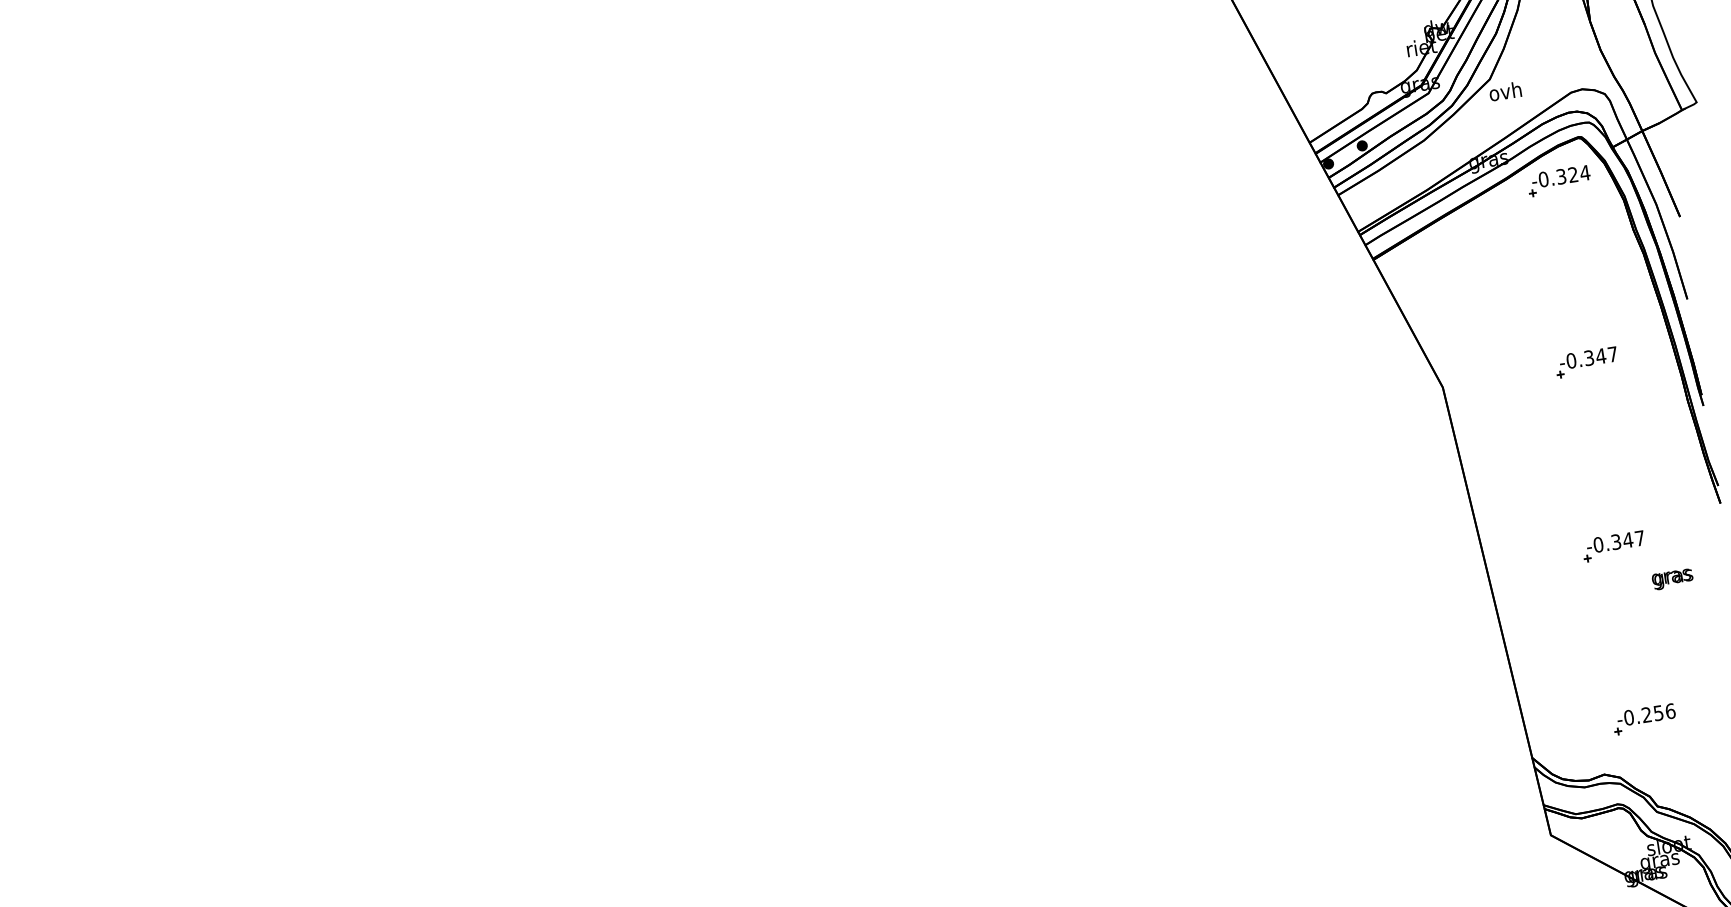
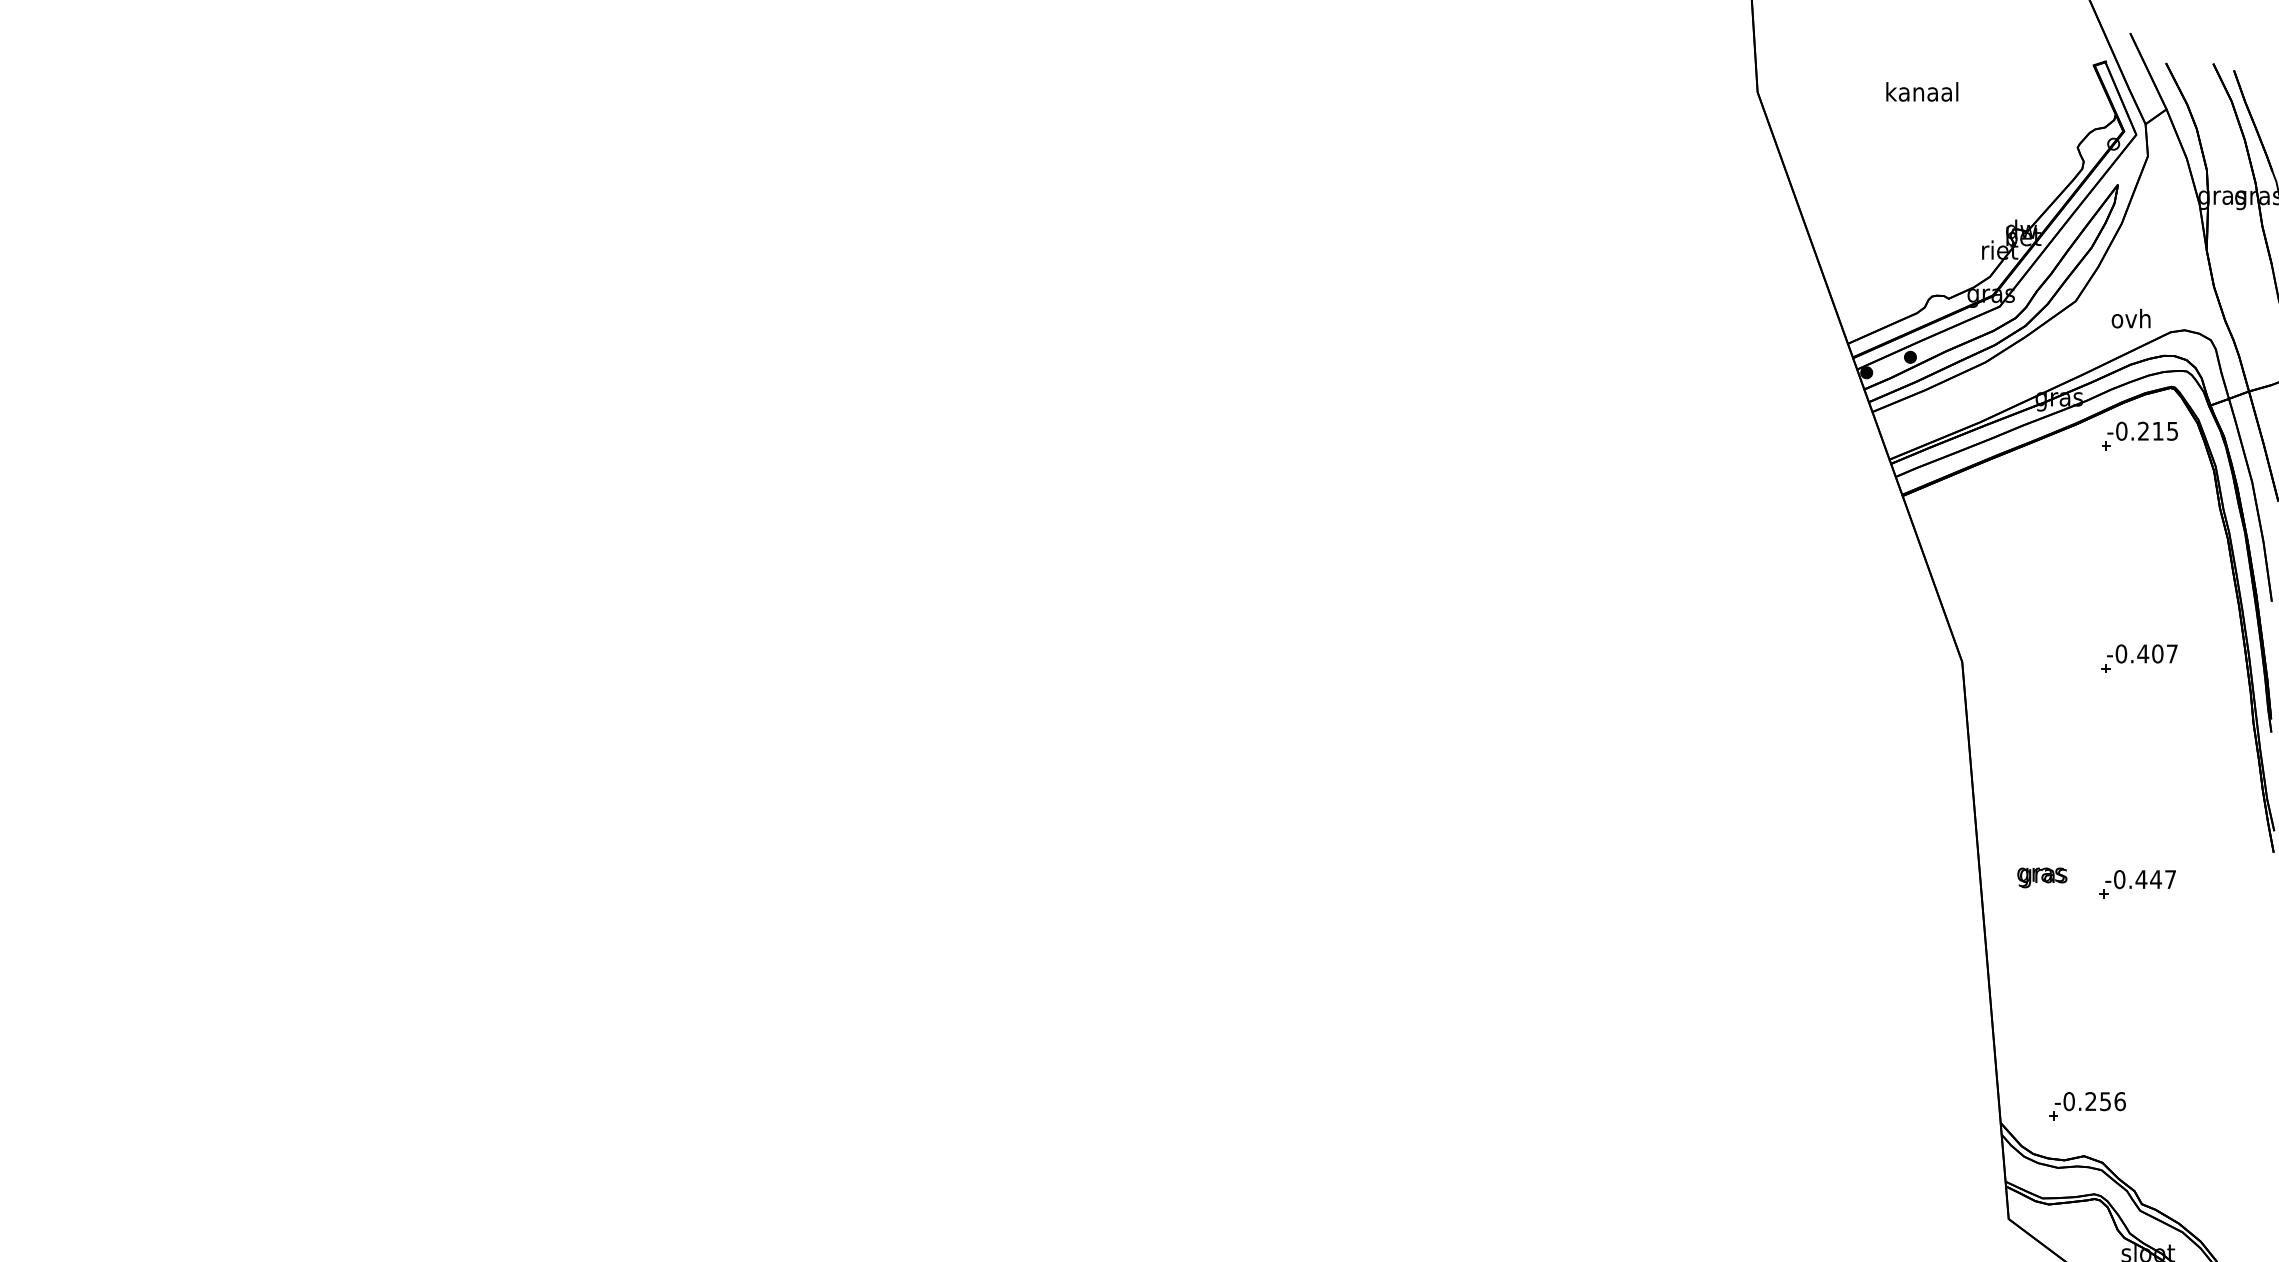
text: (1504, 91) -> (2130, 318), moved
text: (1573, 174) -> (2158, 430), -0.324 -> -0.215
text: (1595, 356) -> (2150, 653), -0.347 -> -0.407
text: (1616, 542) -> (2141, 879), -0.347 -> -0.447
text: (1672, 579) -> (2042, 877), moved
part: (1644, 719) -> (2087, 1106), moved

